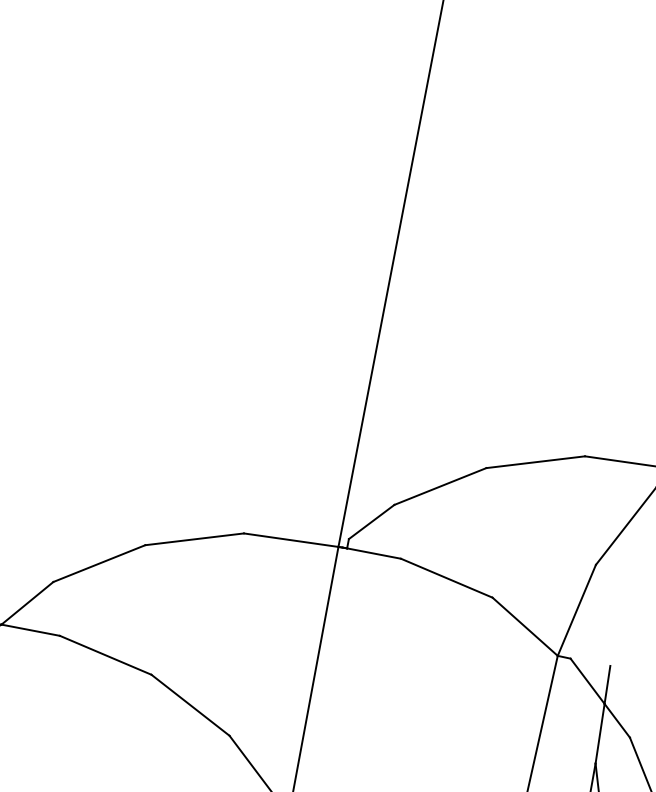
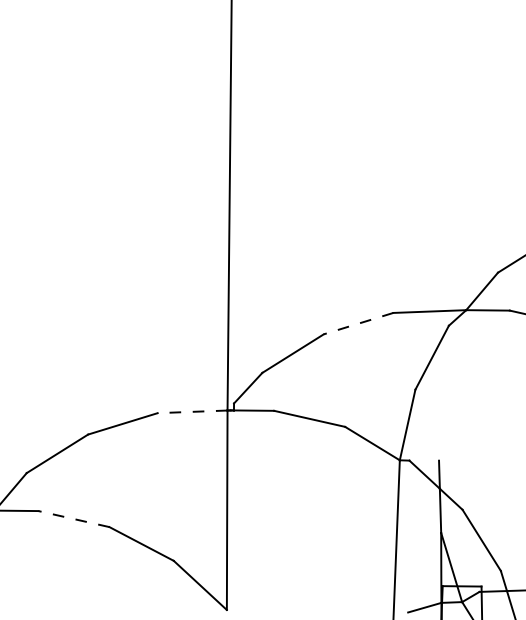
line: (535, 462) -> (358, 323), solid -> dashed
line: (291, 539) -> (192, 411), solid -> dashed
line: (105, 654) -> (73, 518), solid -> dashed

